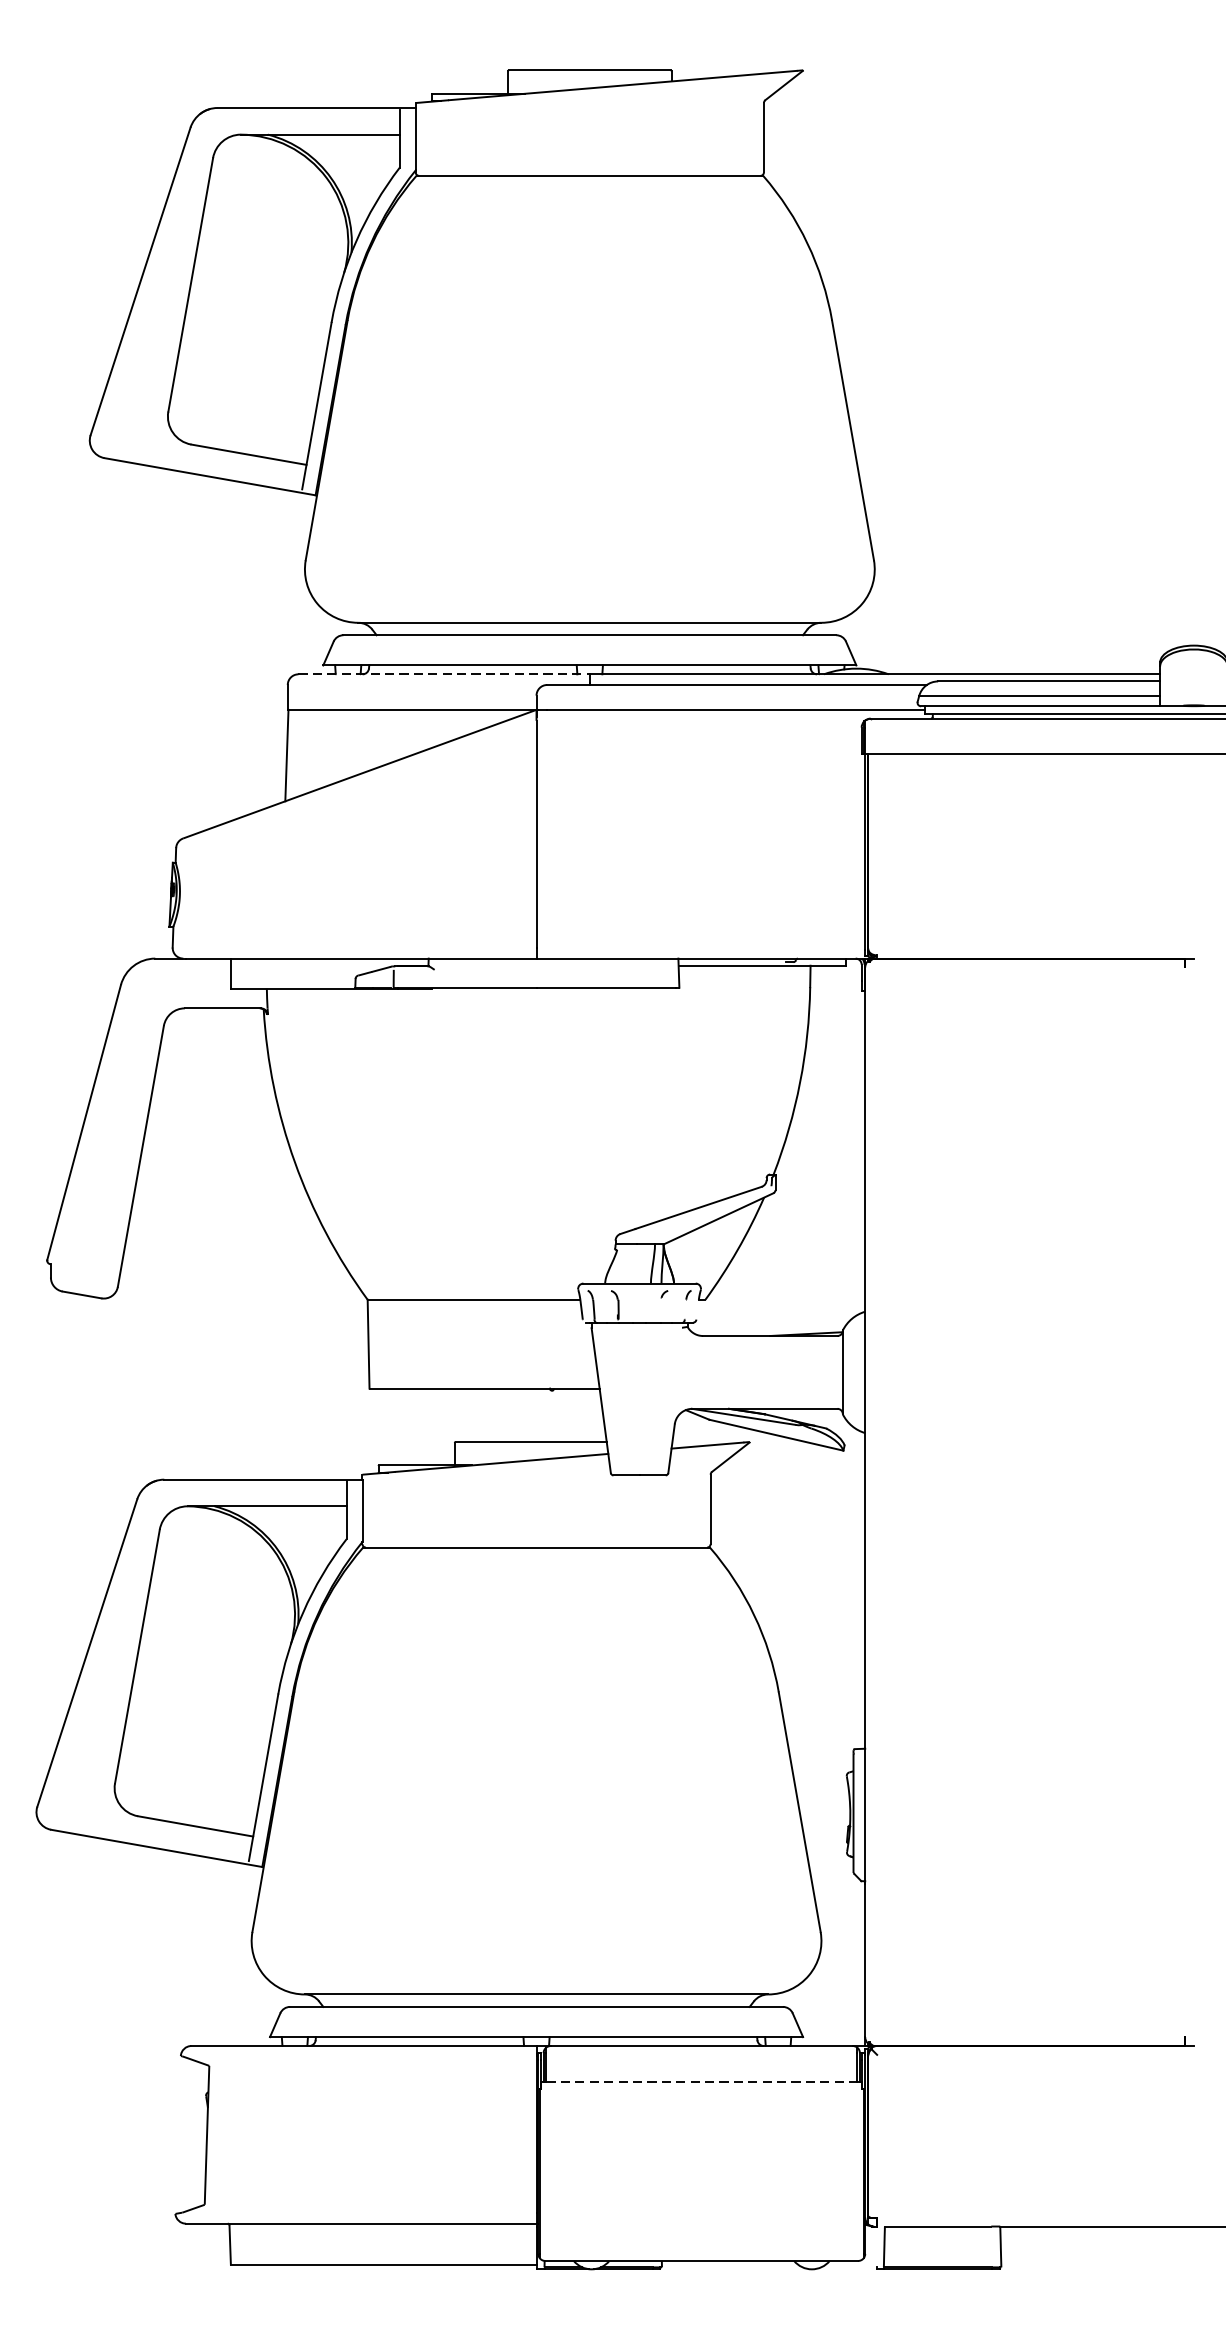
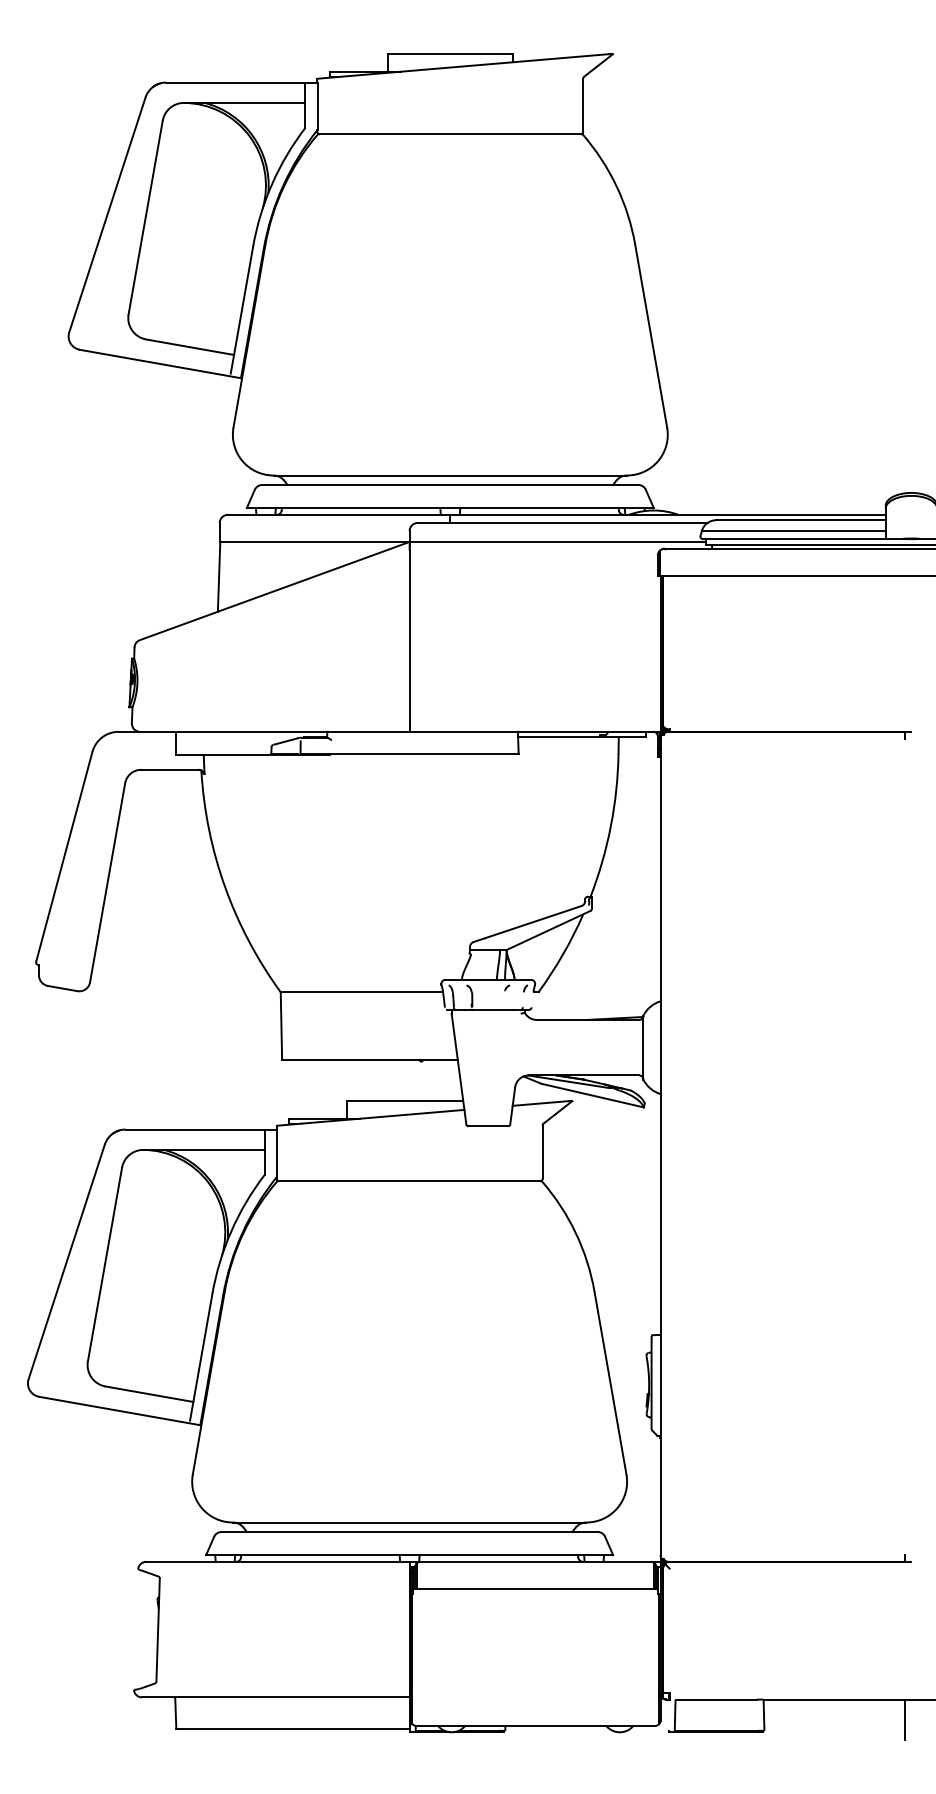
line: (444, 673) -> (339, 514), dashed -> solid
line: (701, 2080) -> (535, 1588), dashed -> solid
line: (1184, 2252) -> (904, 1719), added

